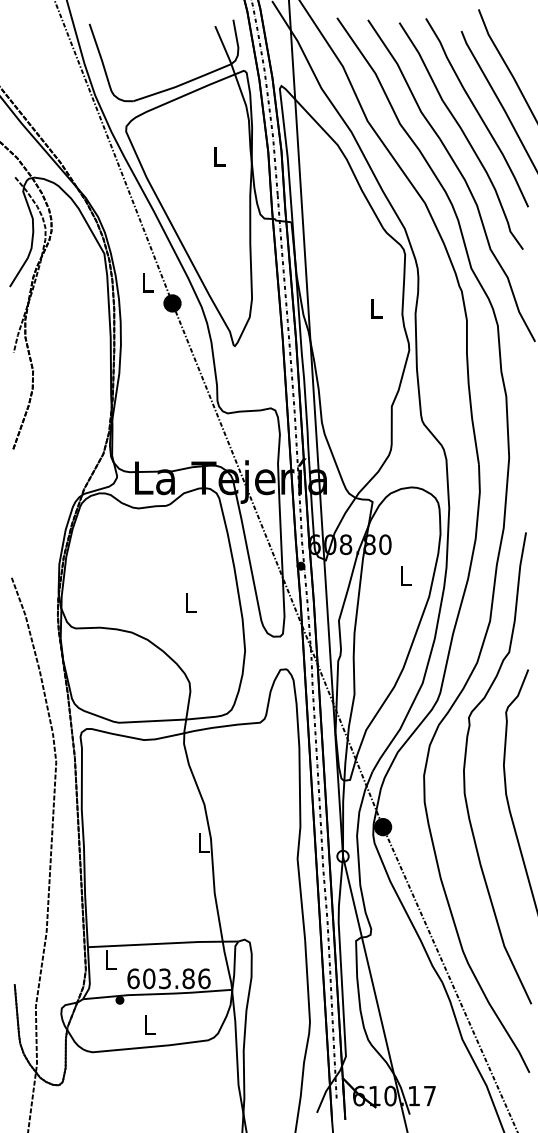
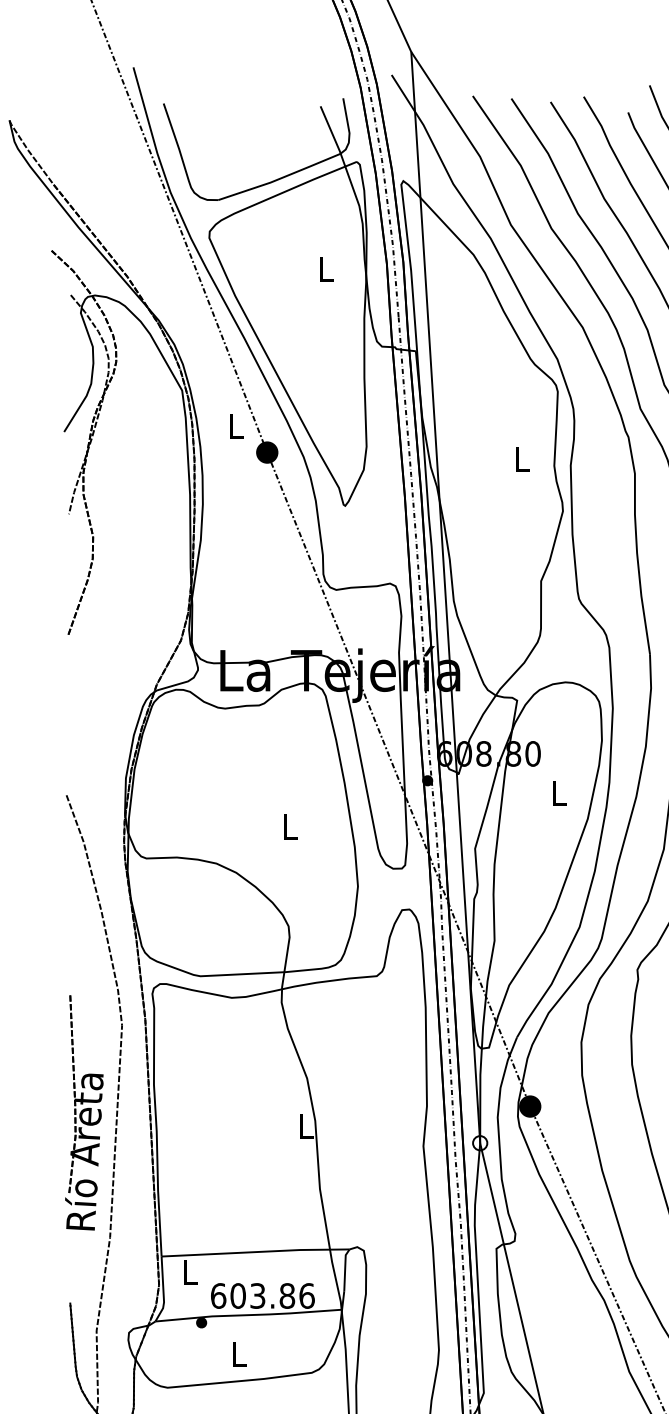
part: (25, 832) -> (83, 1113), added

